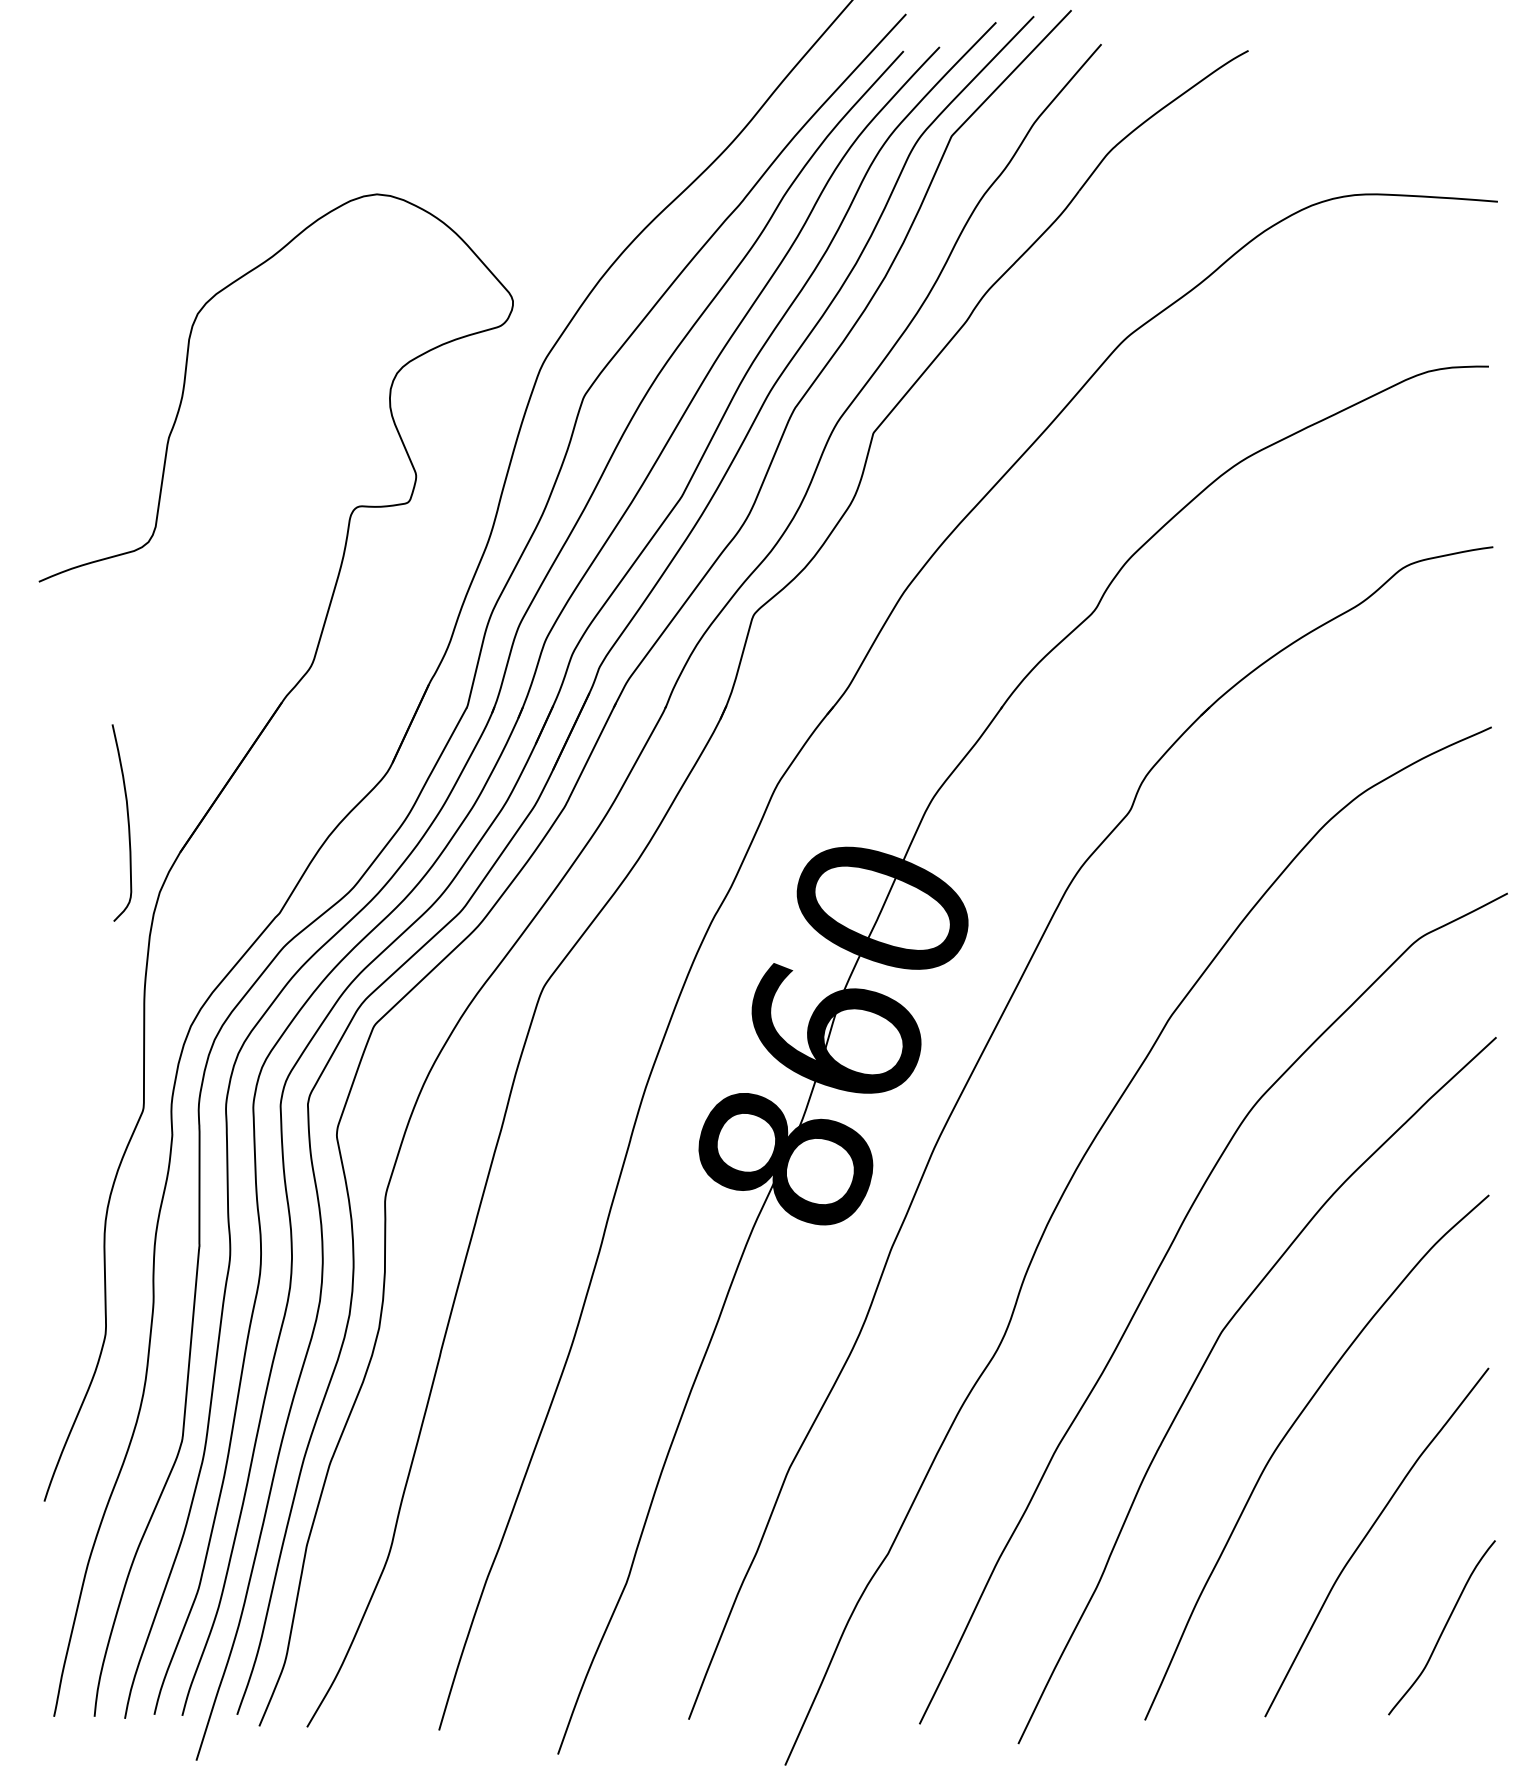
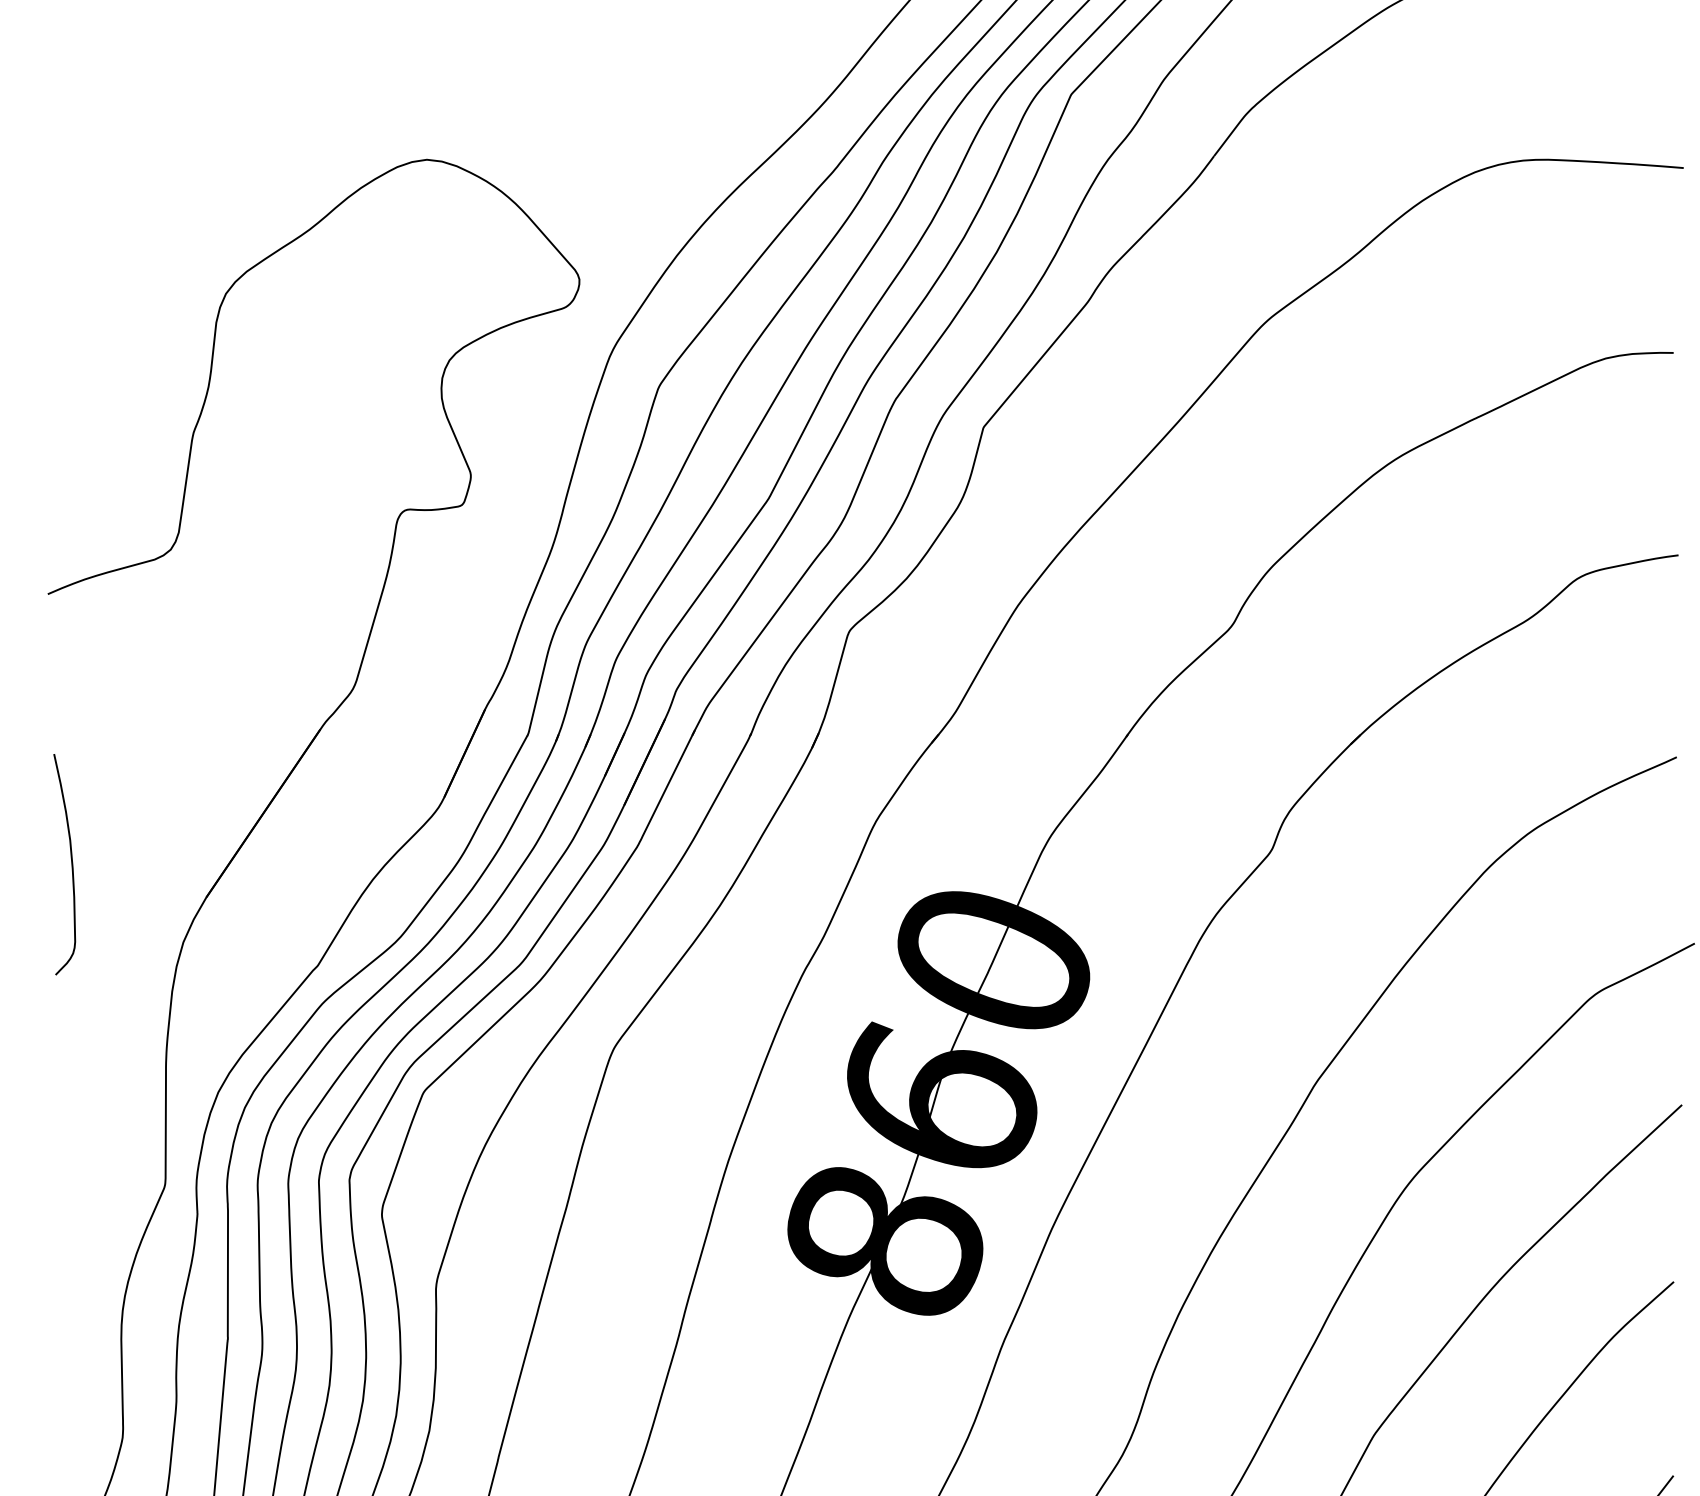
curve: (127, 822) -> (70, 864), moved

